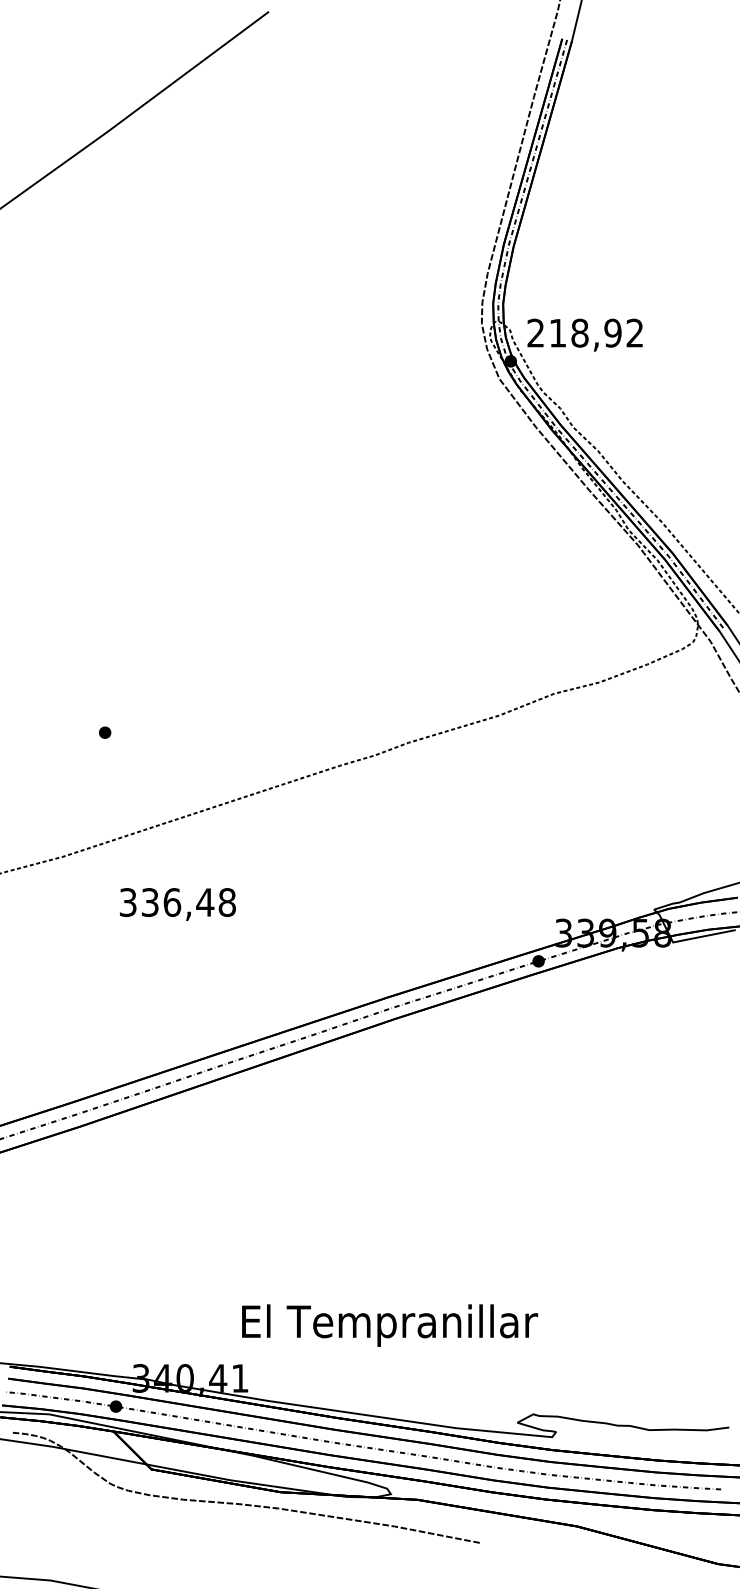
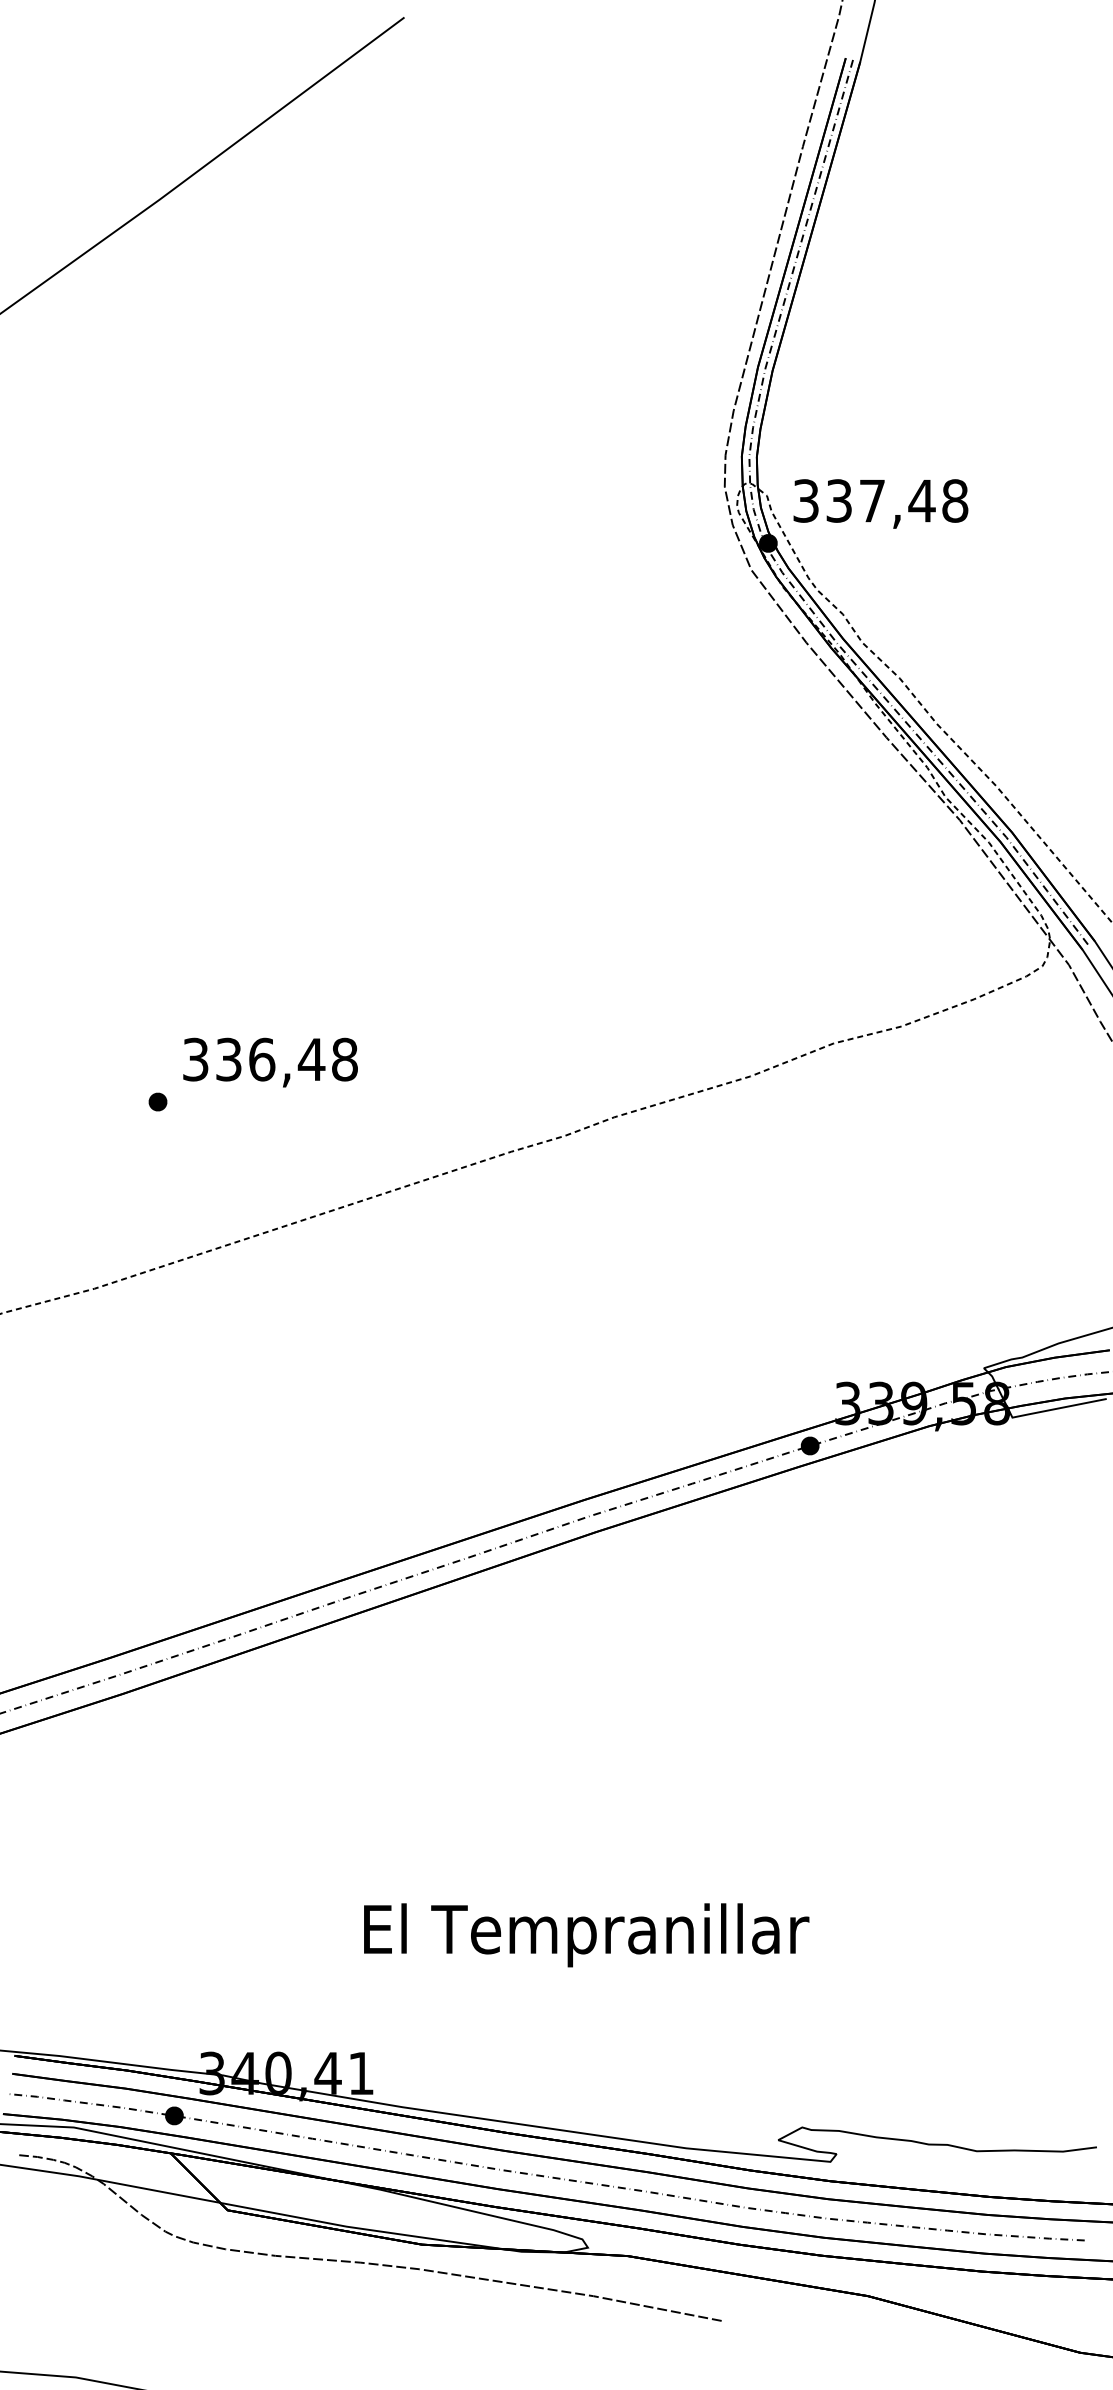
text: (585, 332) -> (880, 499), 218,92 -> 337,48
text: (177, 904) -> (269, 1062), moved
text: (390, 1325) -> (587, 1935), moved

